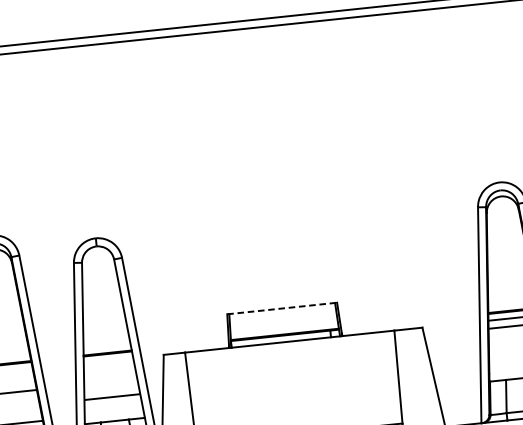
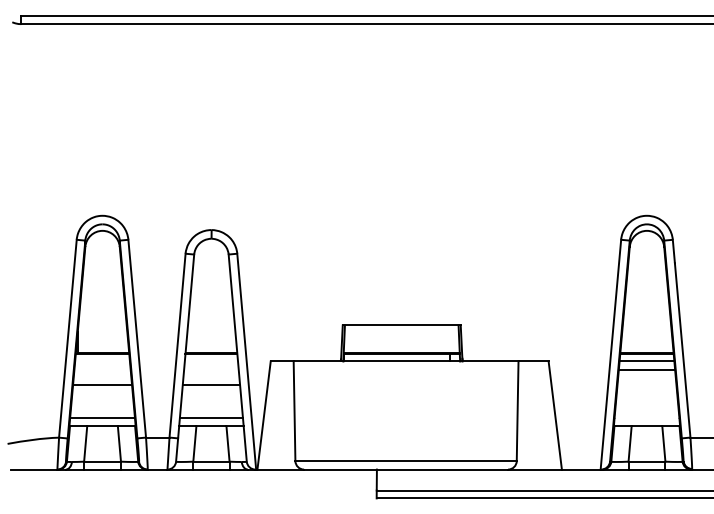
line: (281, 308) -> (401, 325), dashed -> solid
line: (112, 396) -> (211, 384), moved
line: (113, 413) -> (210, 418), added

